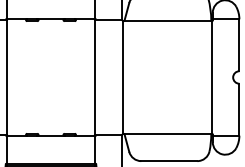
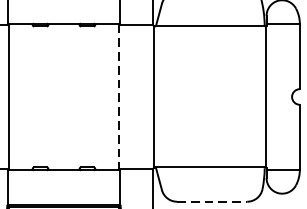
line: (95, 77) -> (119, 96), solid -> dashed
line: (169, 161) -> (212, 202), solid -> dashed

